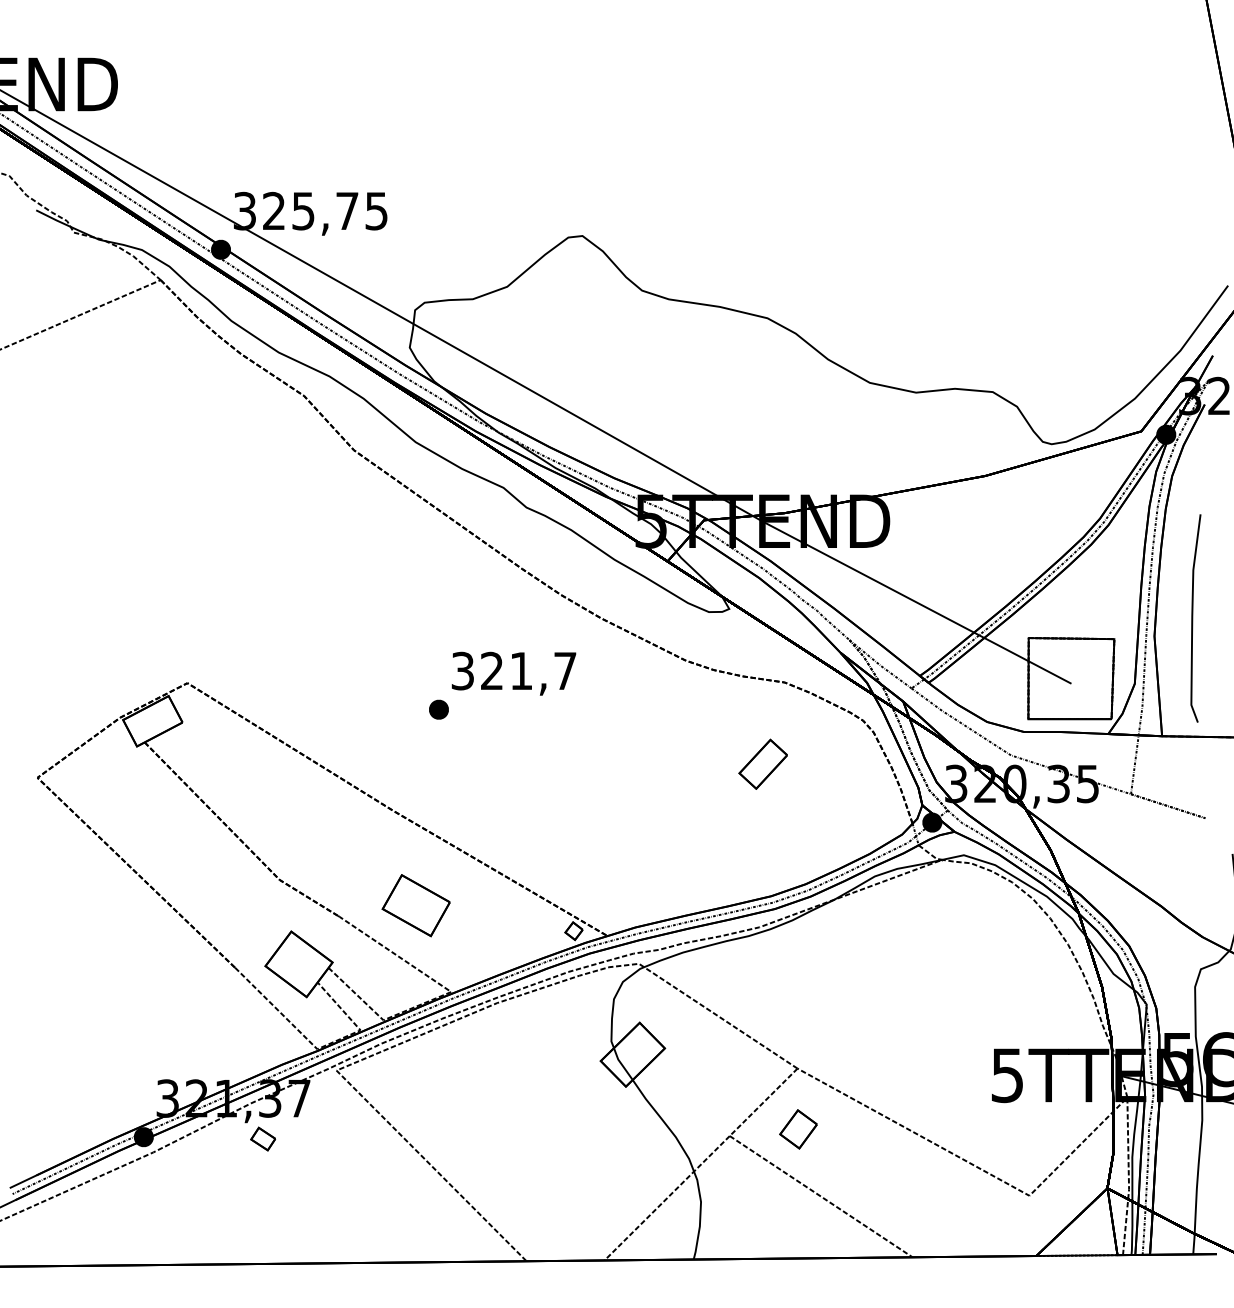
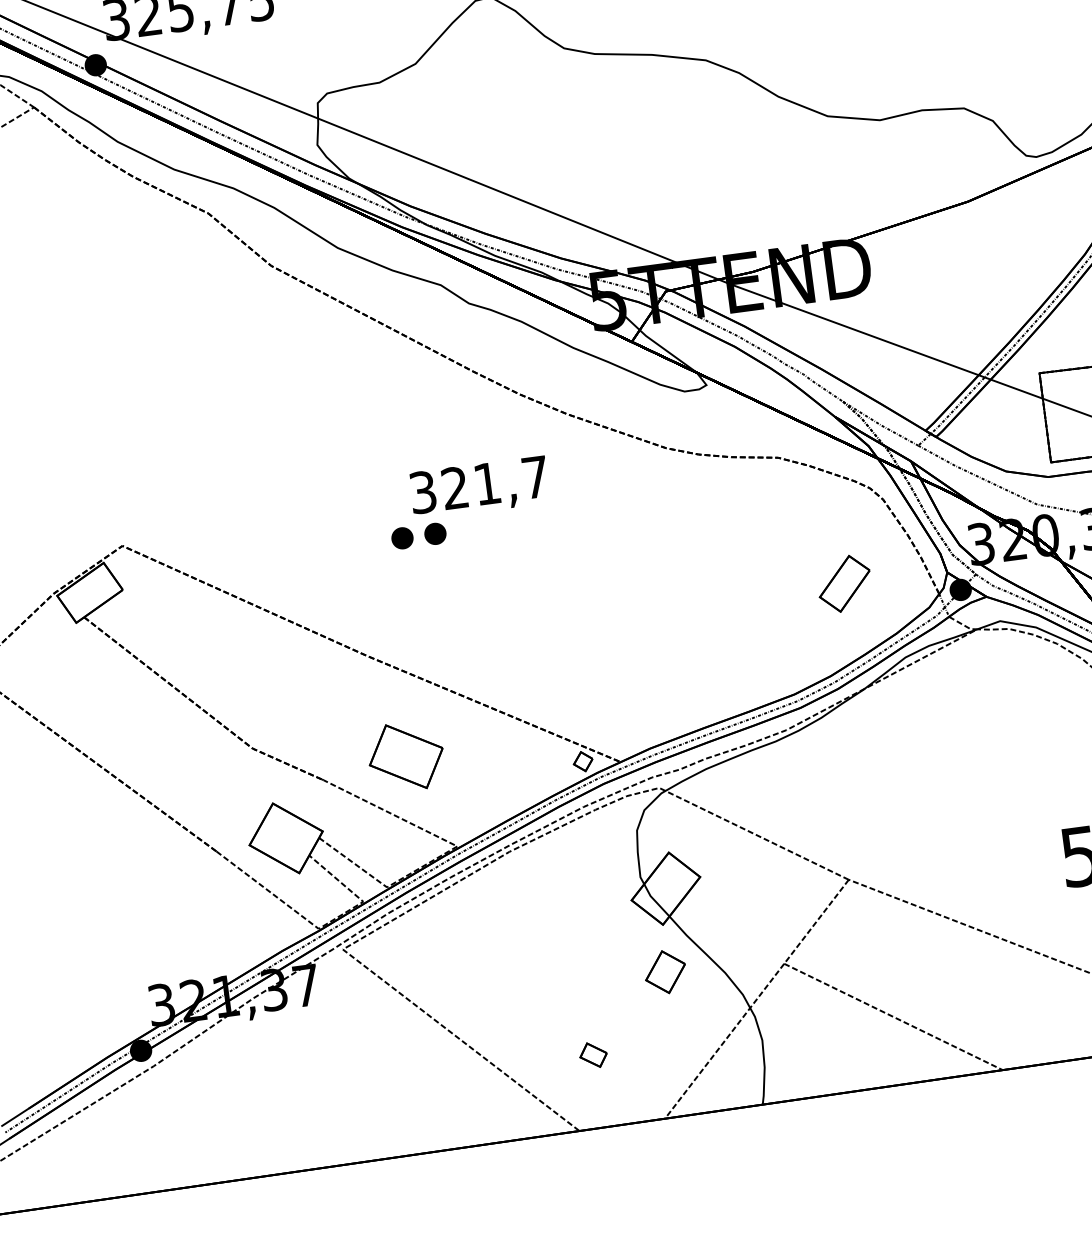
part: (468, 709) -> (434, 533), added
part: (762, 763) -> (843, 583), moved
part: (798, 1129) -> (665, 972), moved
part: (263, 1138) -> (593, 1054), moved

